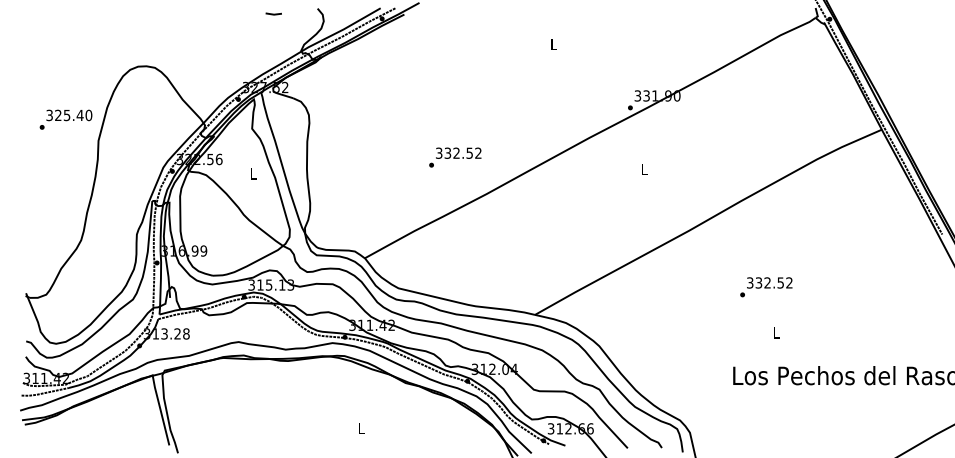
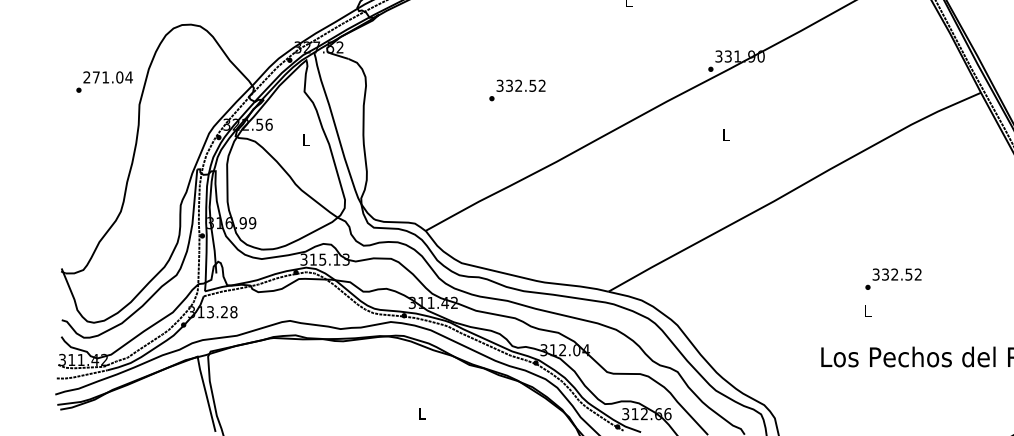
text: (69, 115) -> (108, 77), 325.40 -> 271.04
text: (455, 157) -> (517, 90), moved
text: (766, 287) -> (893, 279), moved

